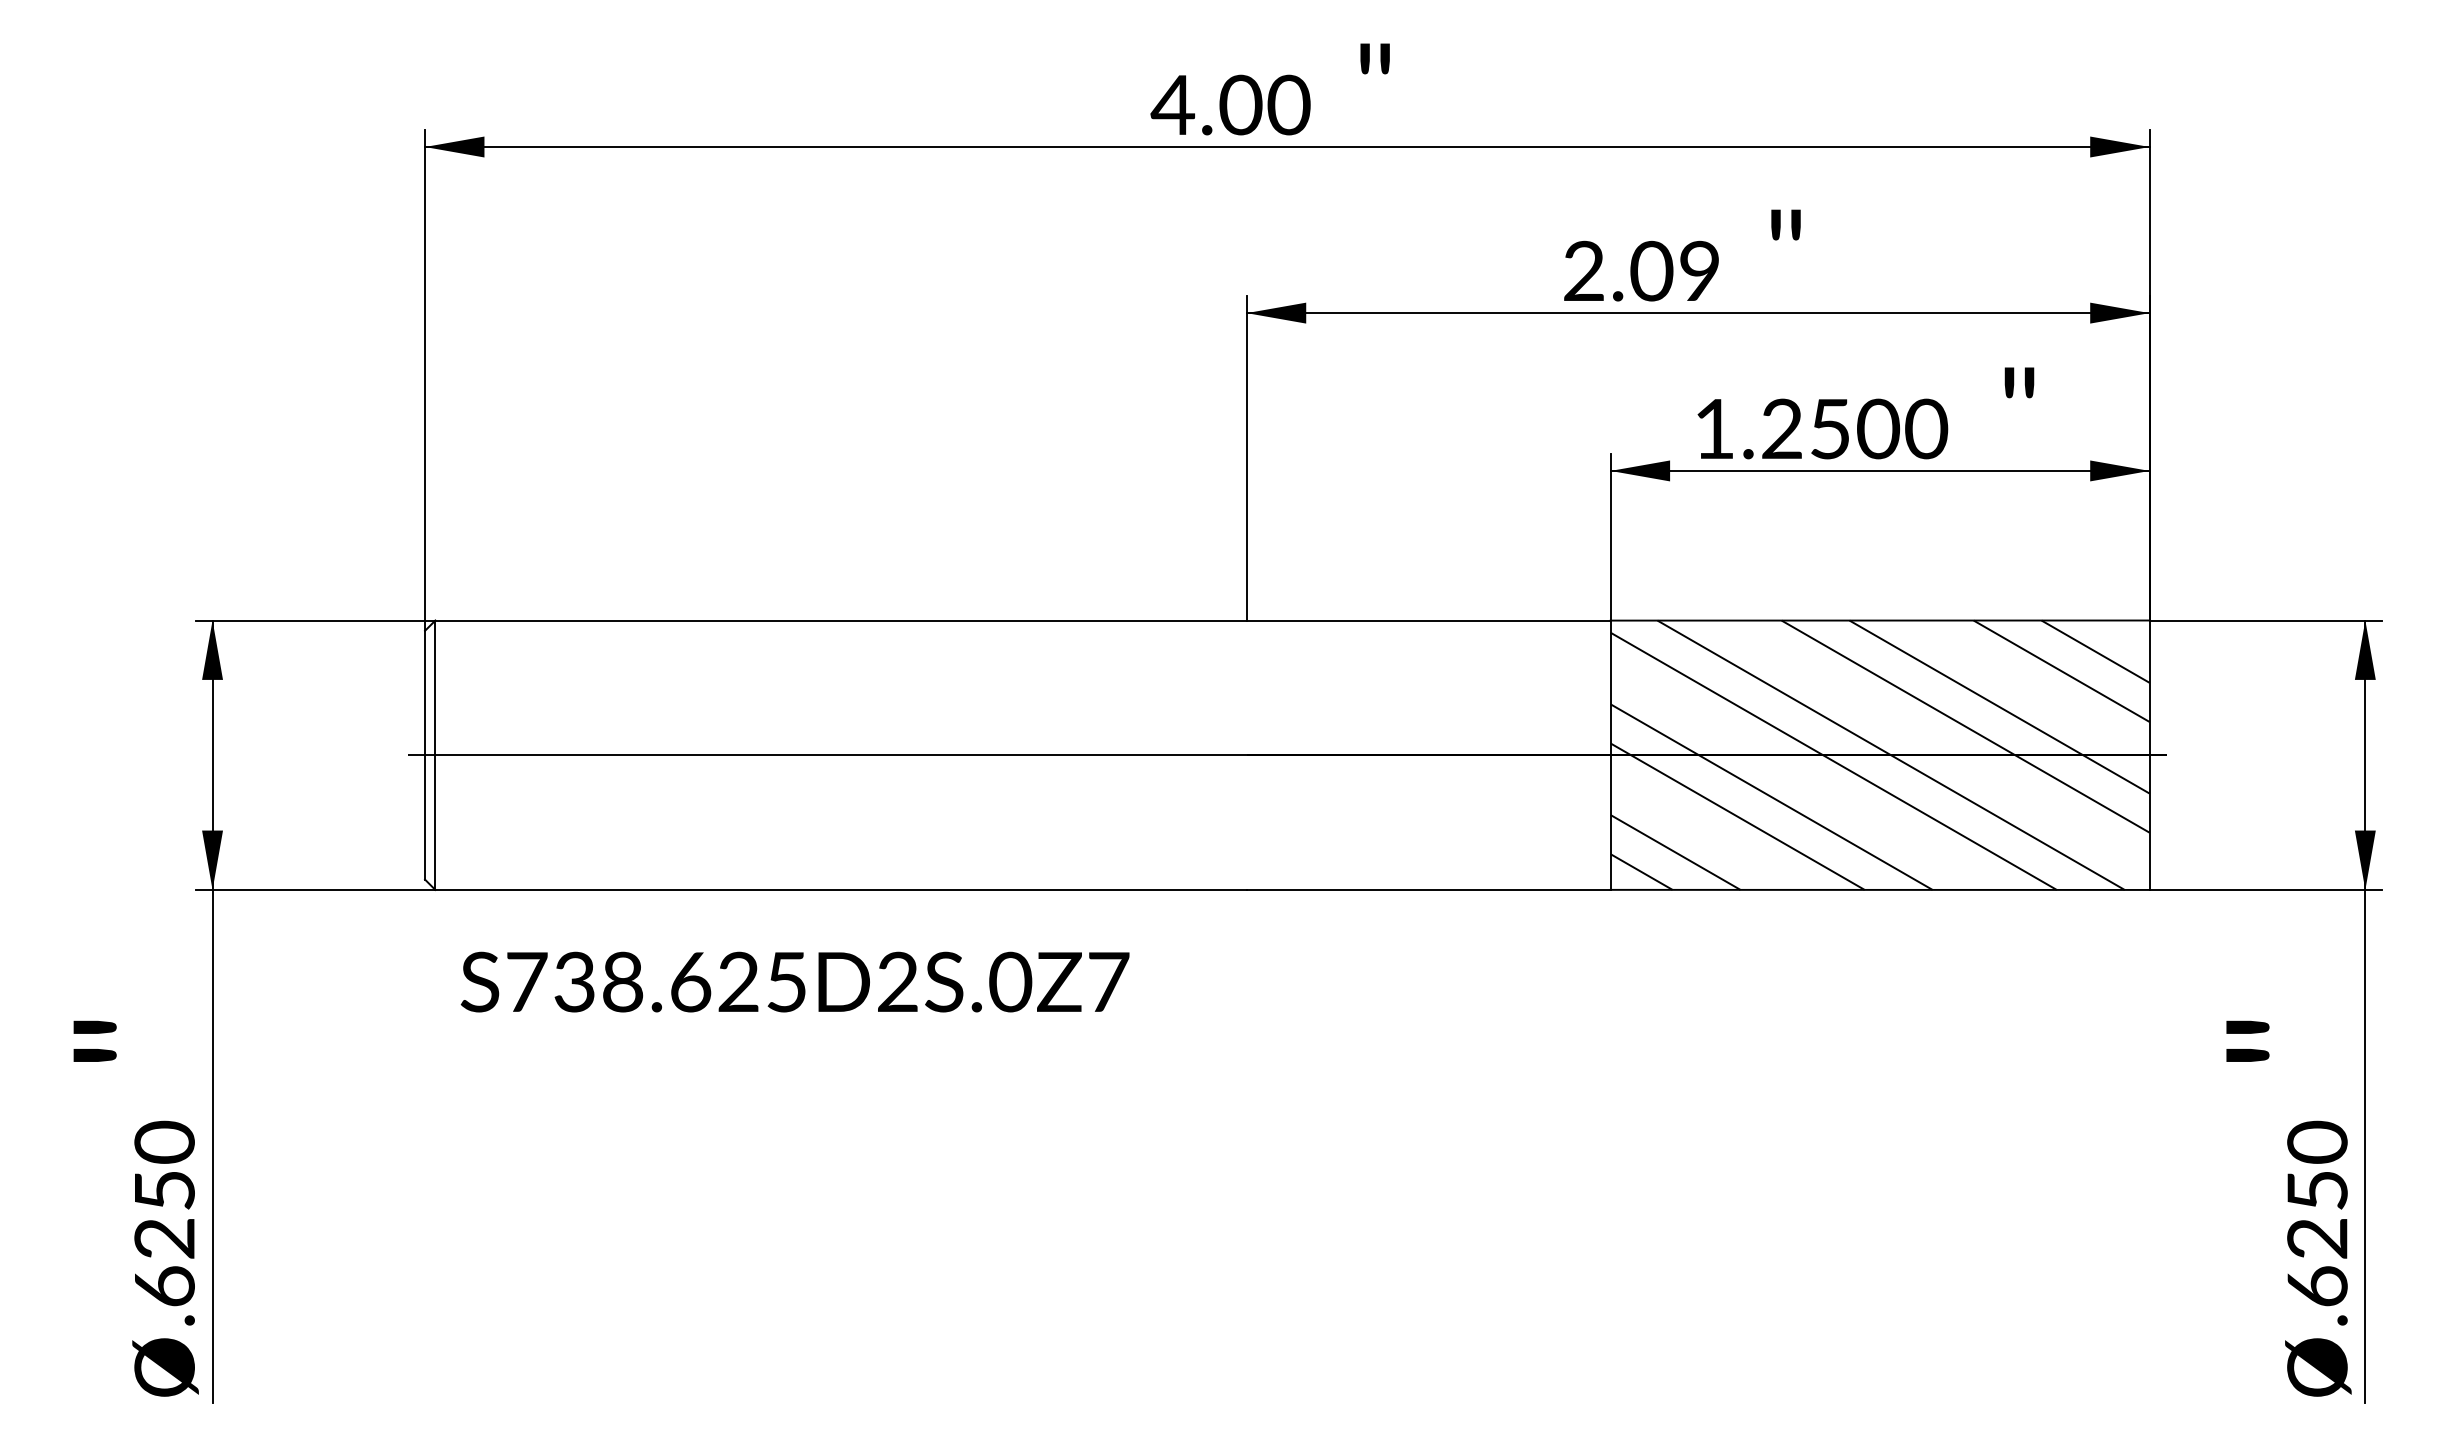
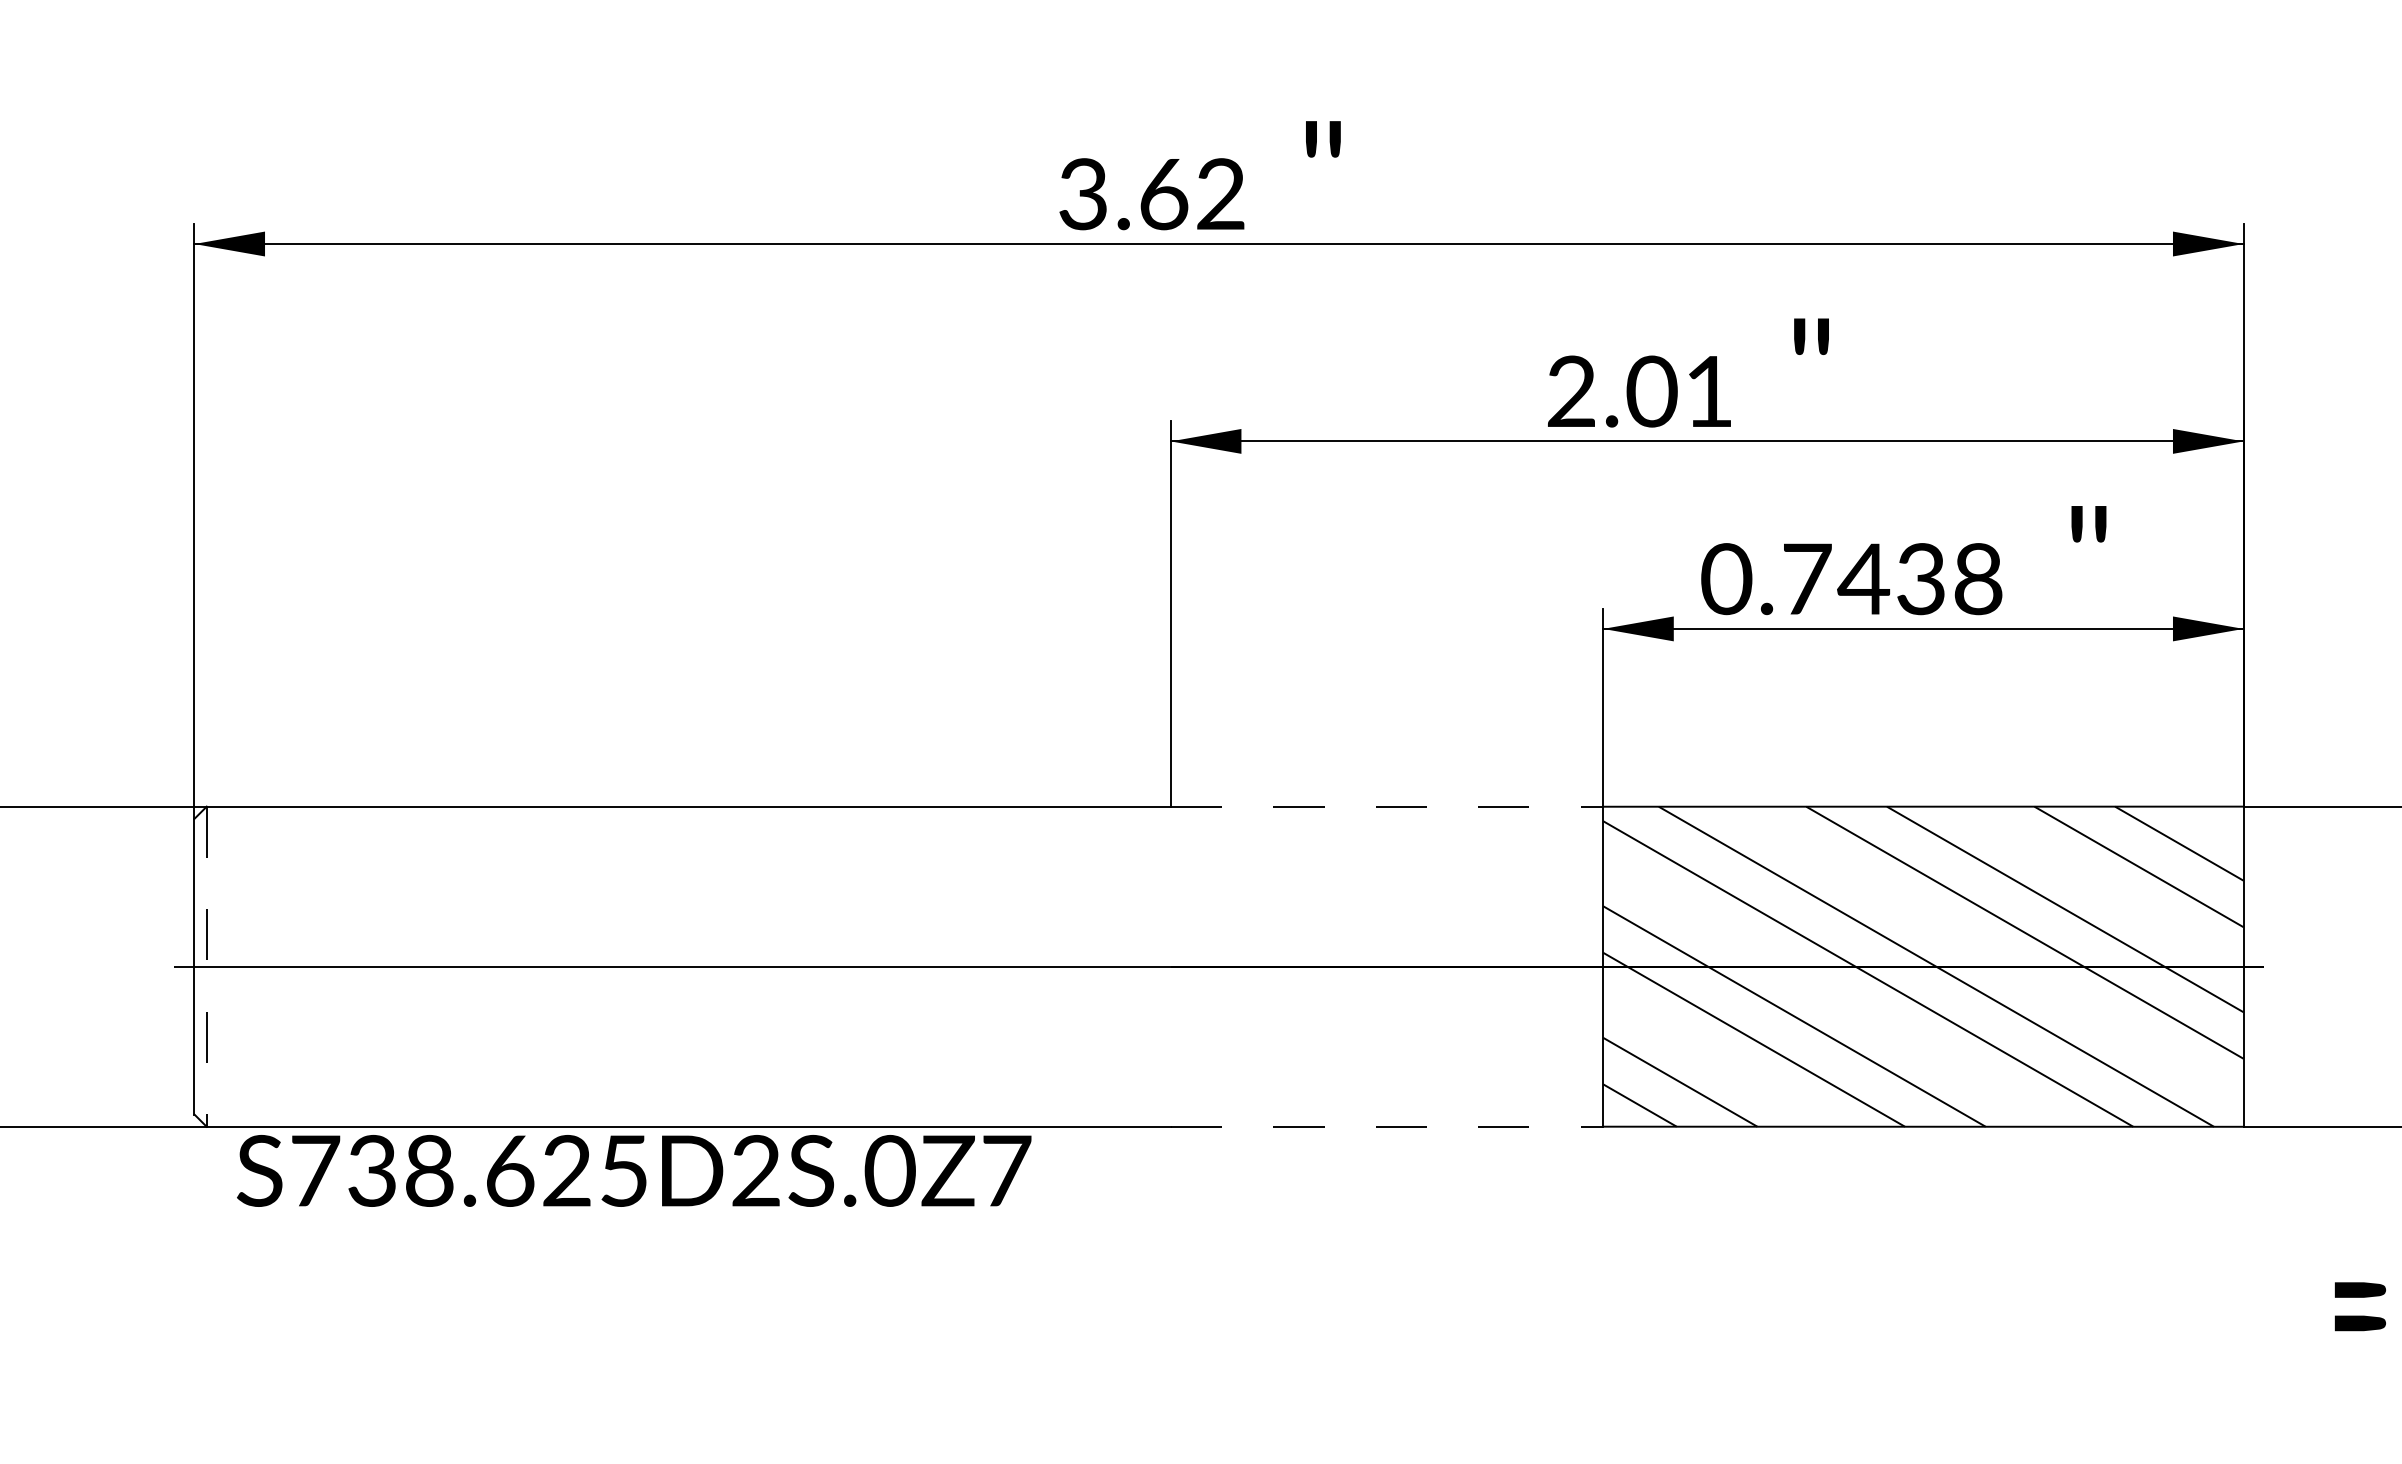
text: (1230, 104) -> (1151, 193), 4.00 -> 3.62
text: (1699, 270) -> (1708, 390), 2.09 -> 2.01
text: (1820, 428) -> (1852, 578), 1.2500 -> 0.7438
line: (1428, 620) -> (1386, 806), solid -> dashed
line: (435, 755) -> (206, 967), solid -> dashed
line: (1428, 889) -> (1386, 1126), solid -> dashed
text: (794, 981) -> (633, 1170), moved

